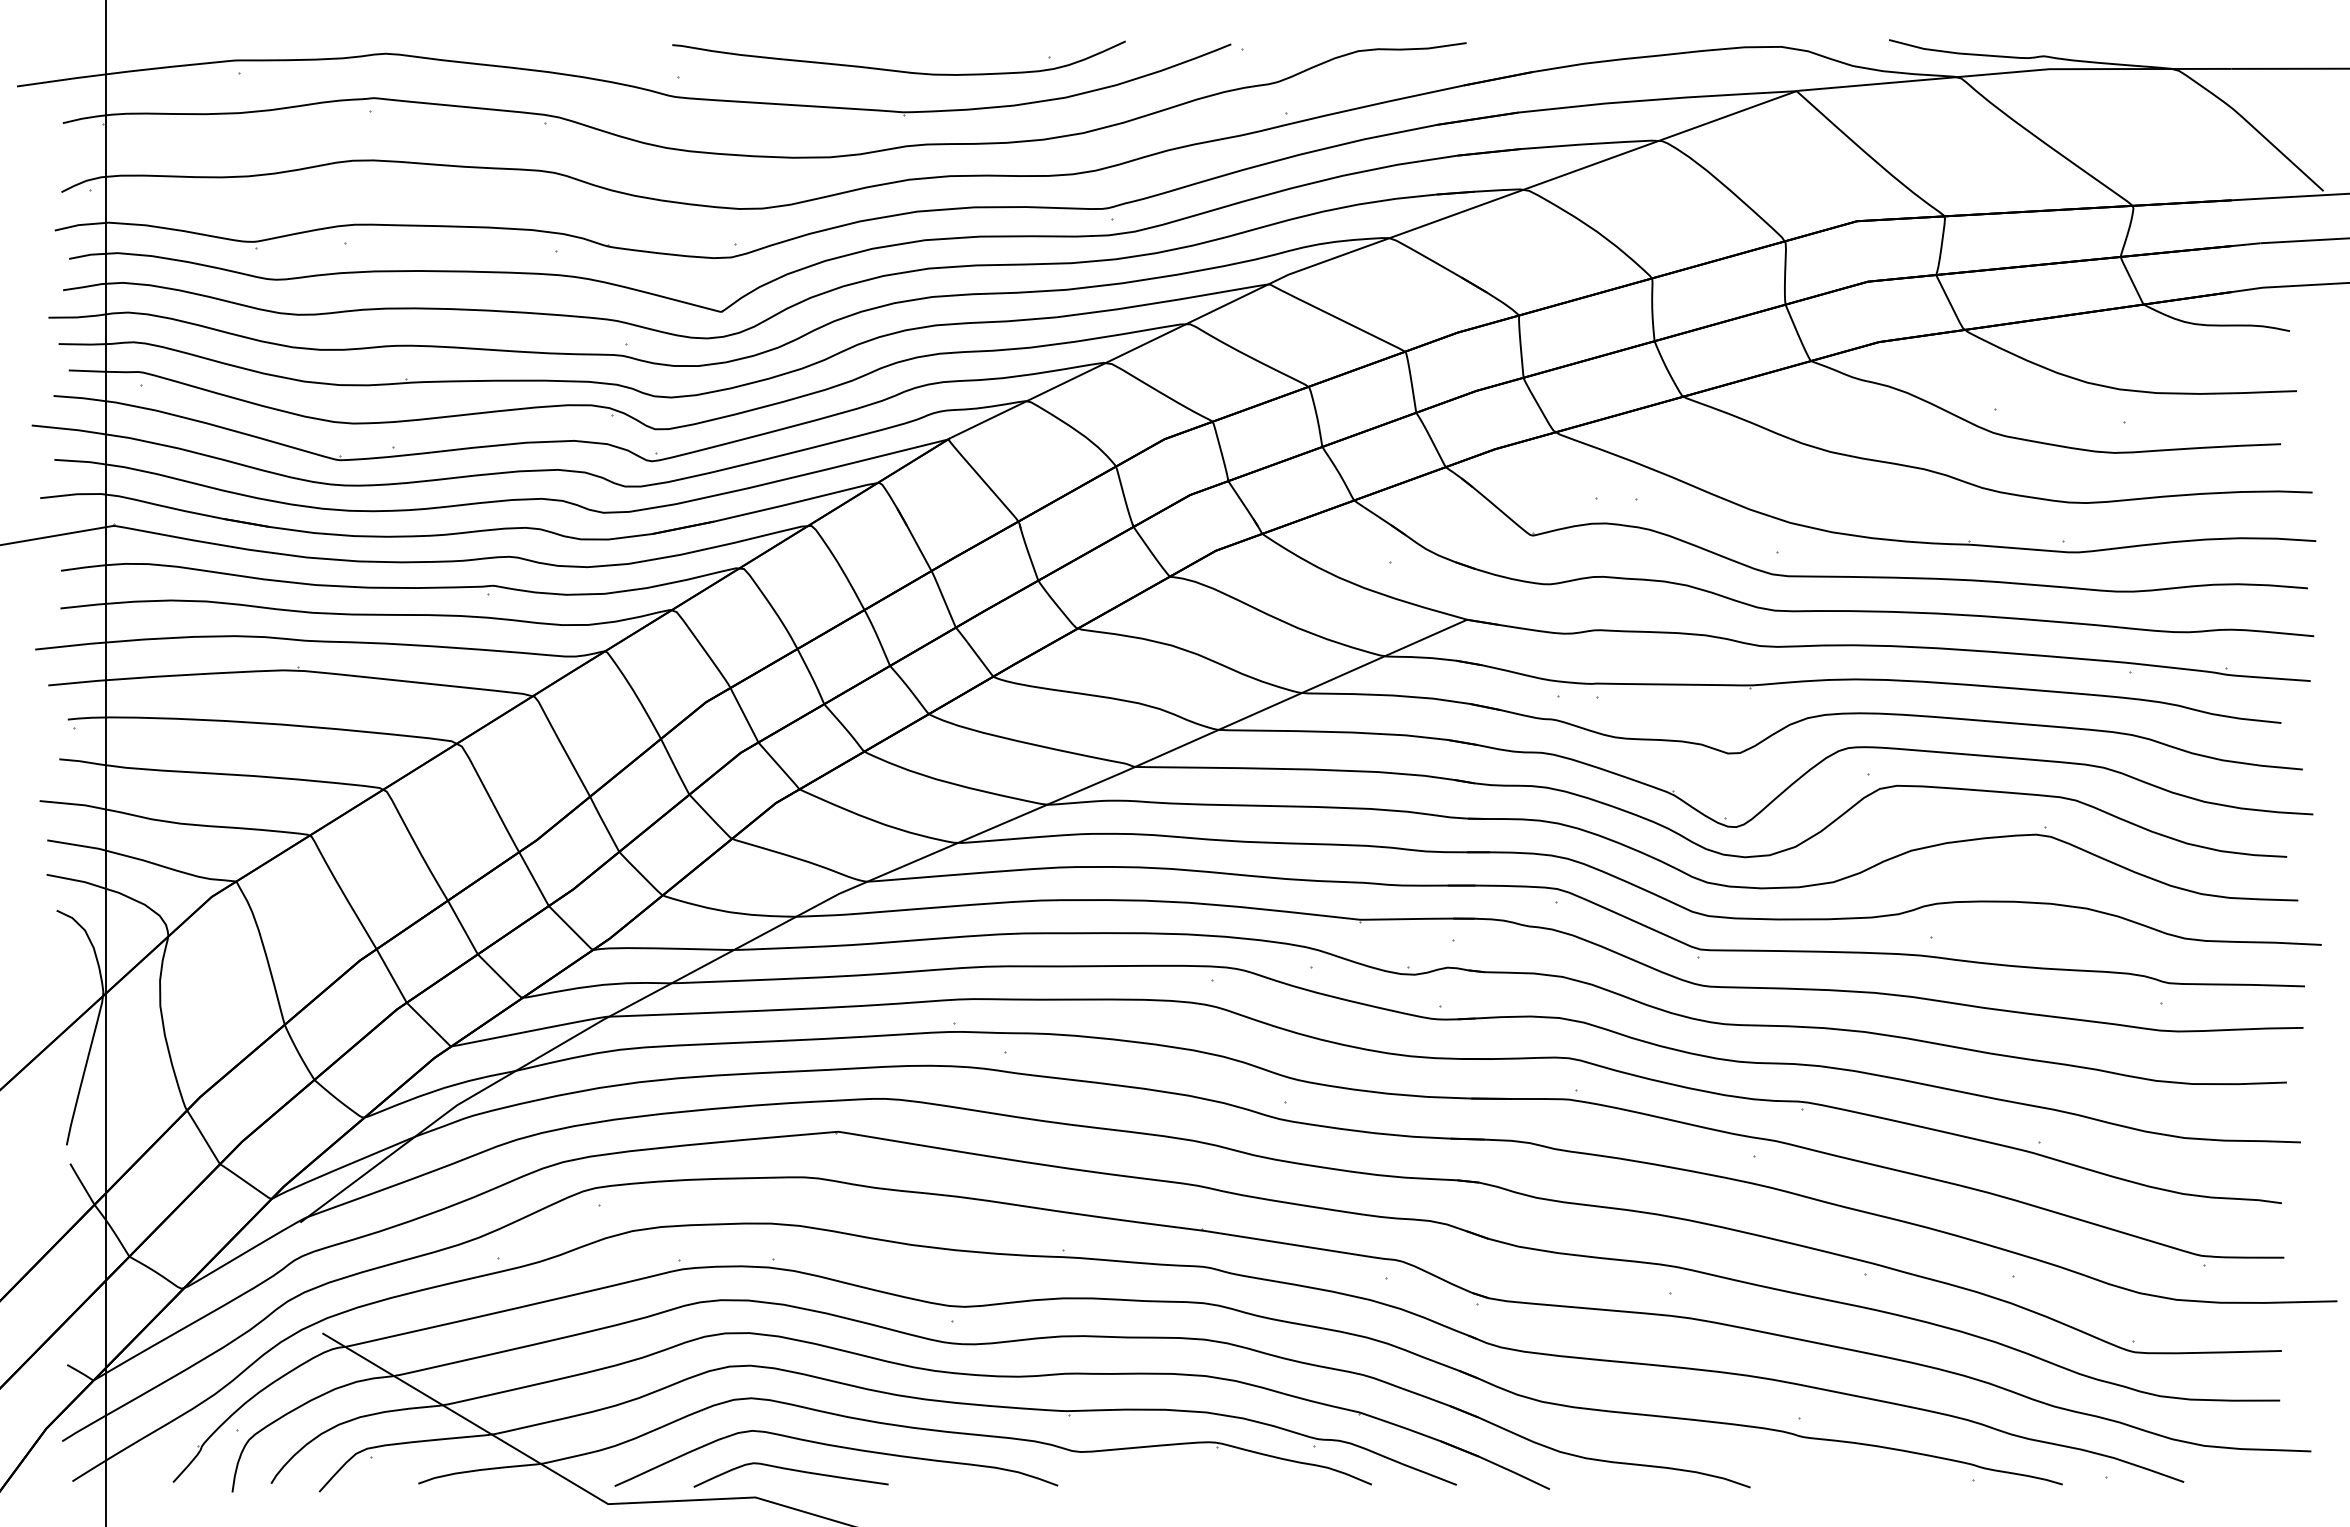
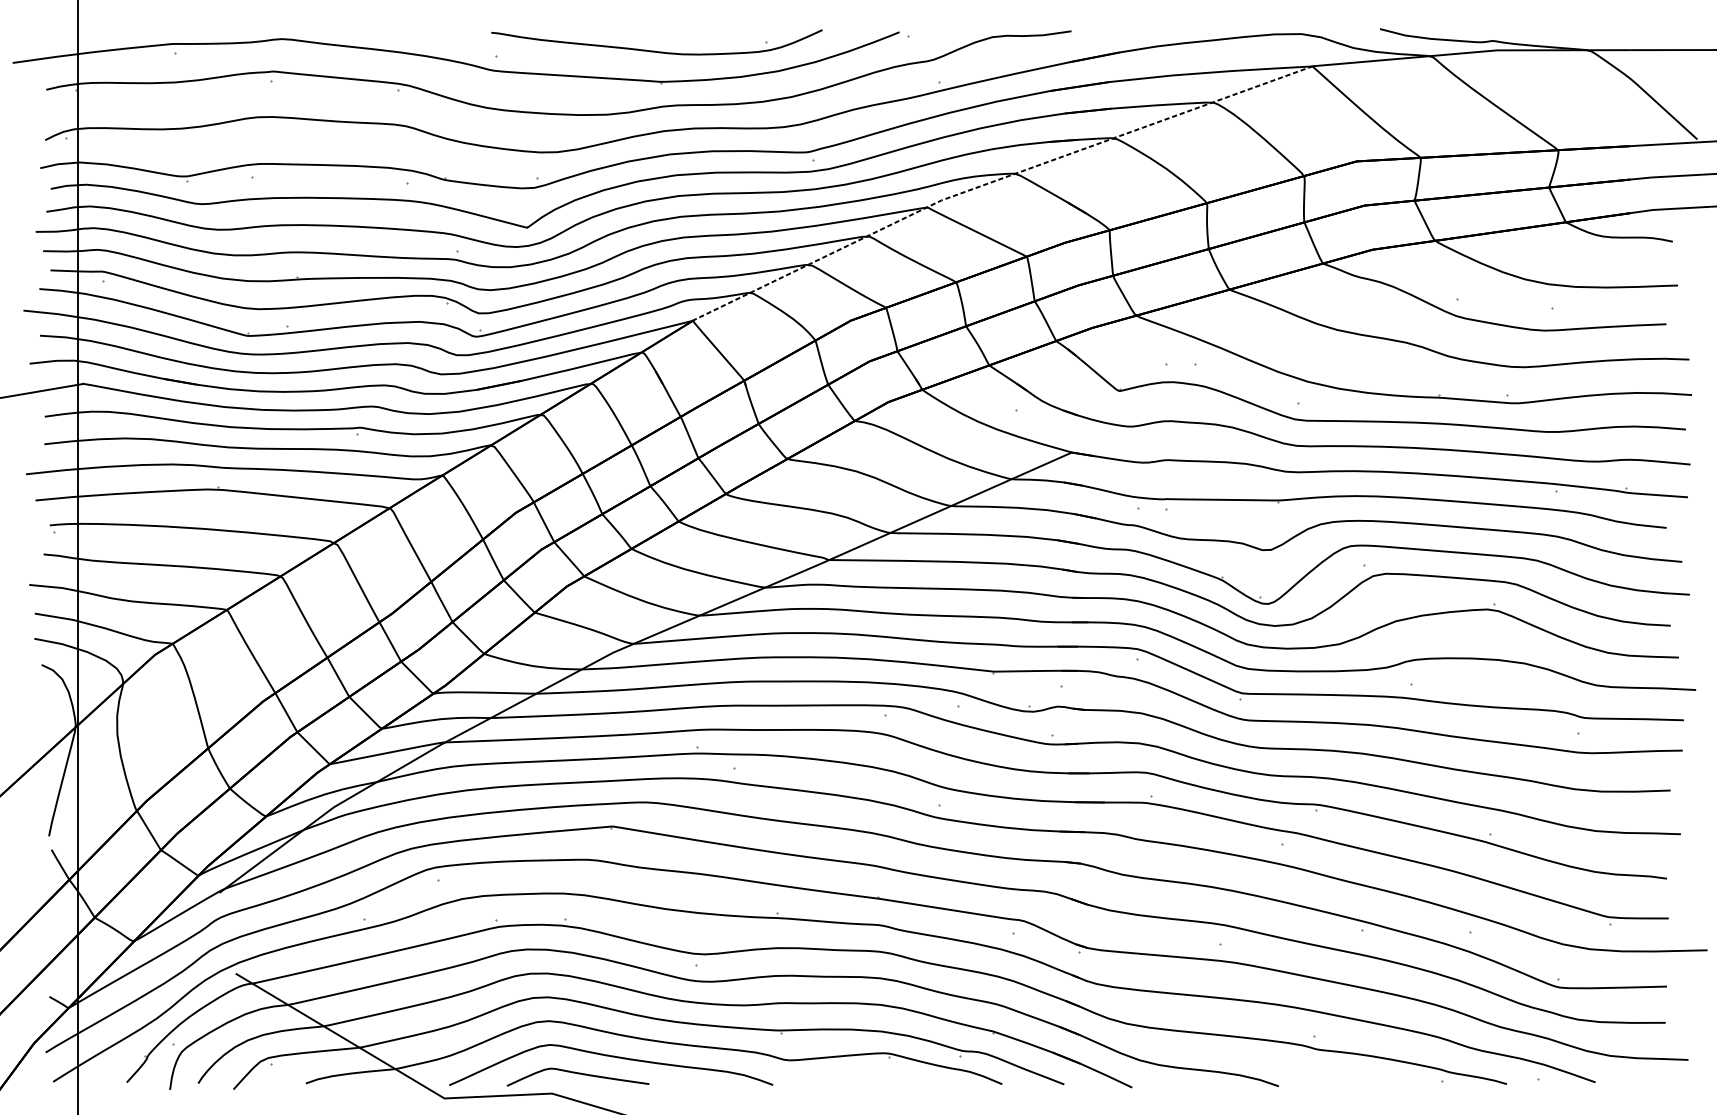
line: (1365, 246) -> (997, 179), solid -> dashed

